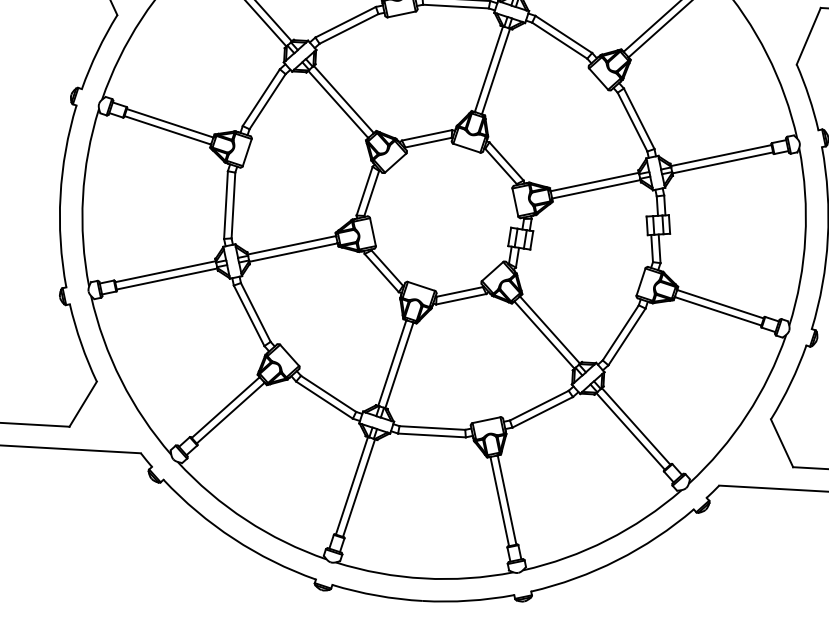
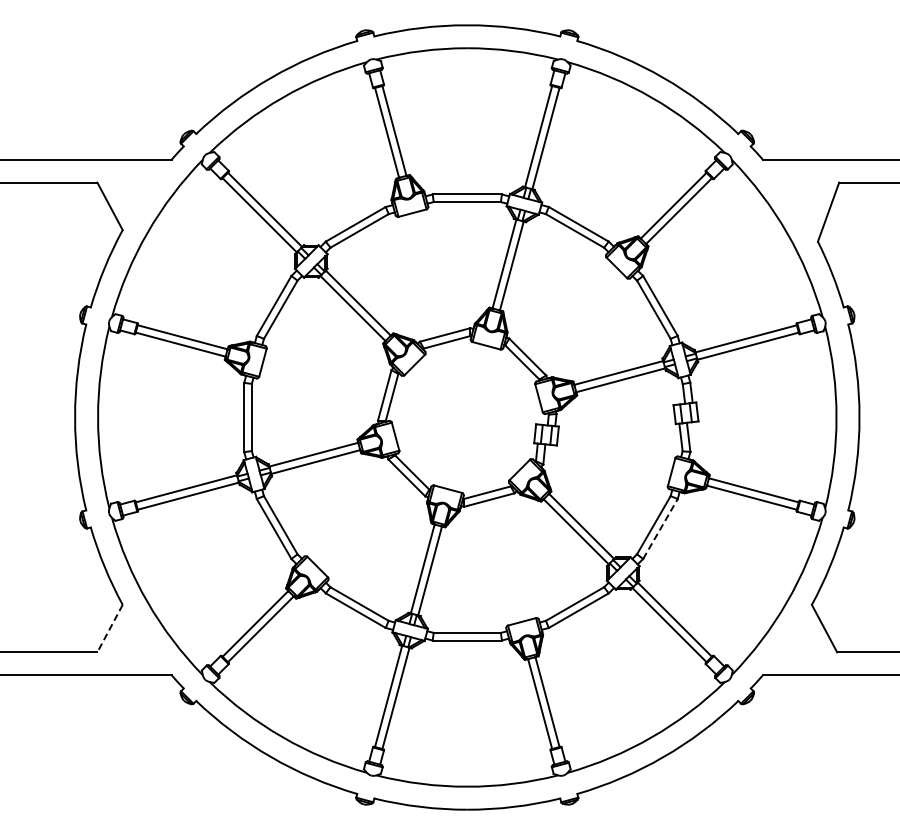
line: (627, 337) -> (660, 529), solid -> dashed
line: (83, 404) -> (110, 628), solid -> dashed

